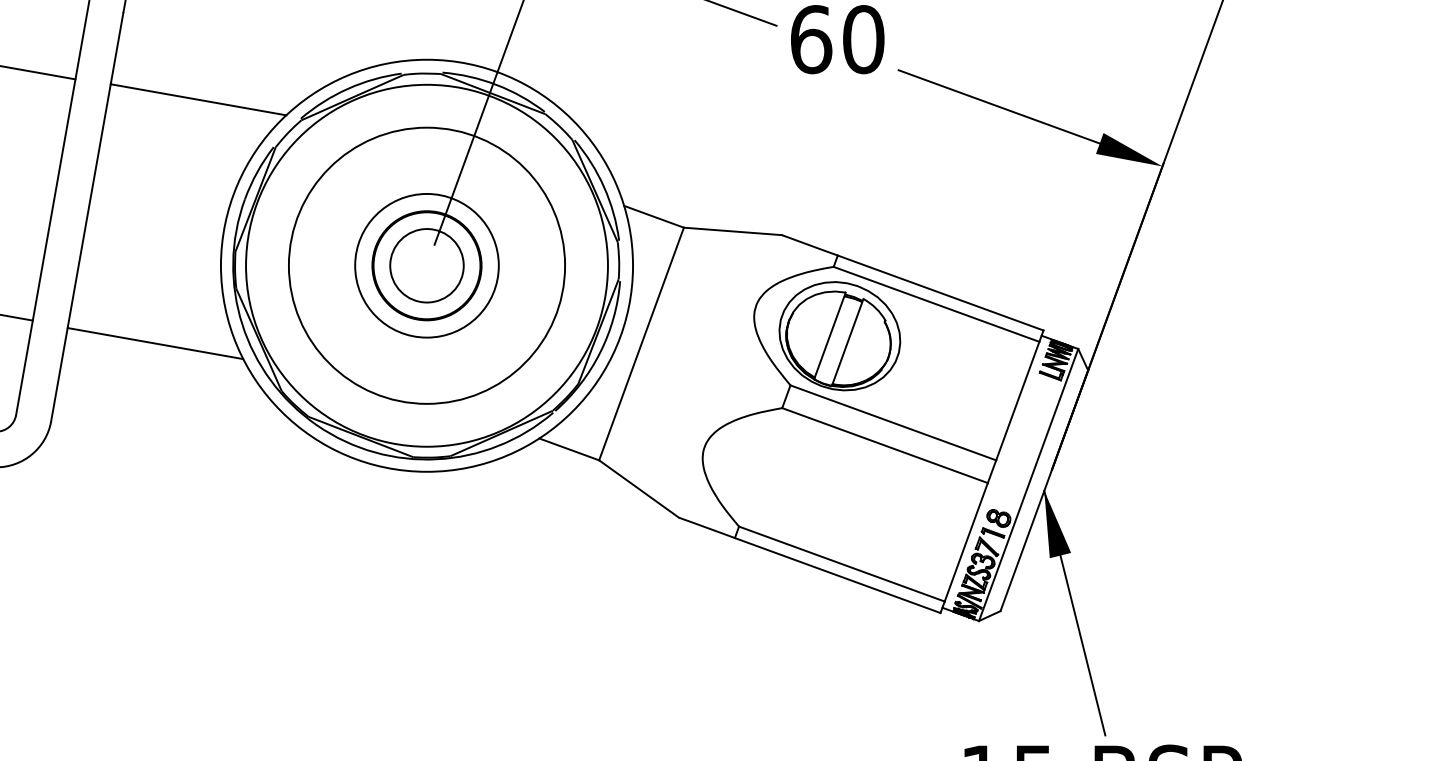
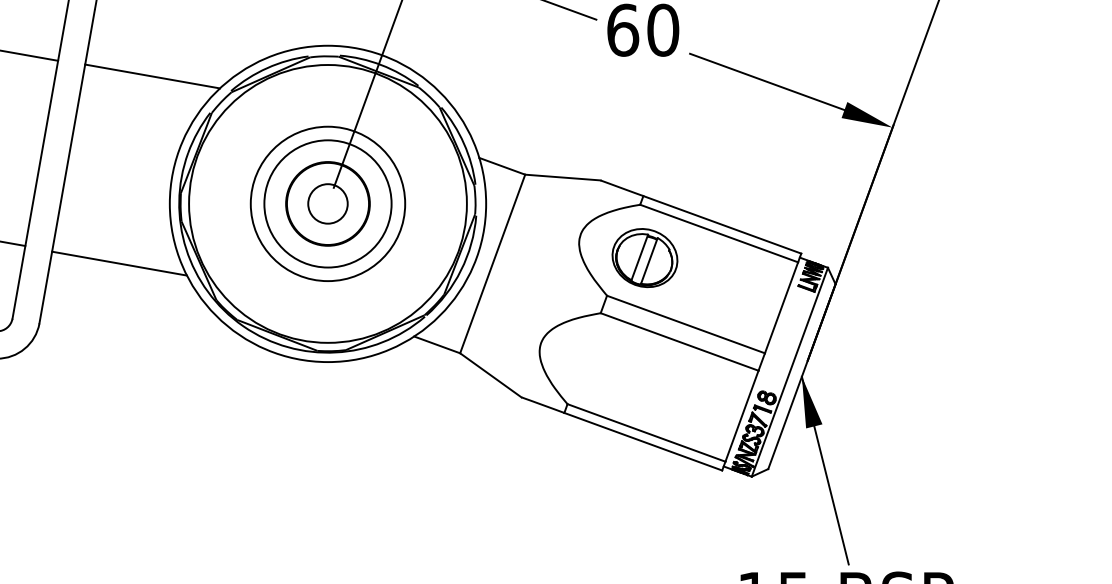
circle: (426, 265) -> (327, 203), size x0.6
circle: (426, 265) -> (327, 203), size x0.7
circle: (426, 265) -> (327, 203), size x1.4
part: (839, 336) -> (644, 258), size x0.7

